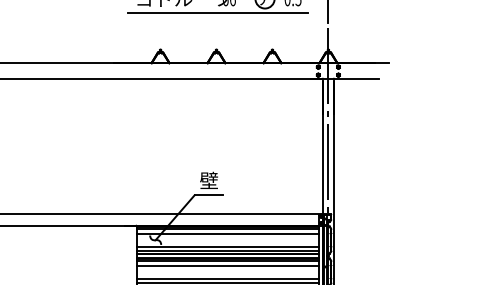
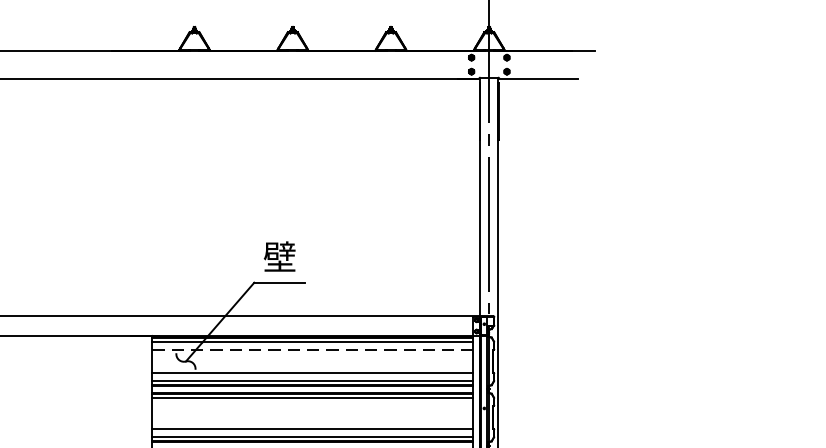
line: (228, 233) -> (313, 349), solid -> dashed
line: (227, 265) -> (312, 405), removed

